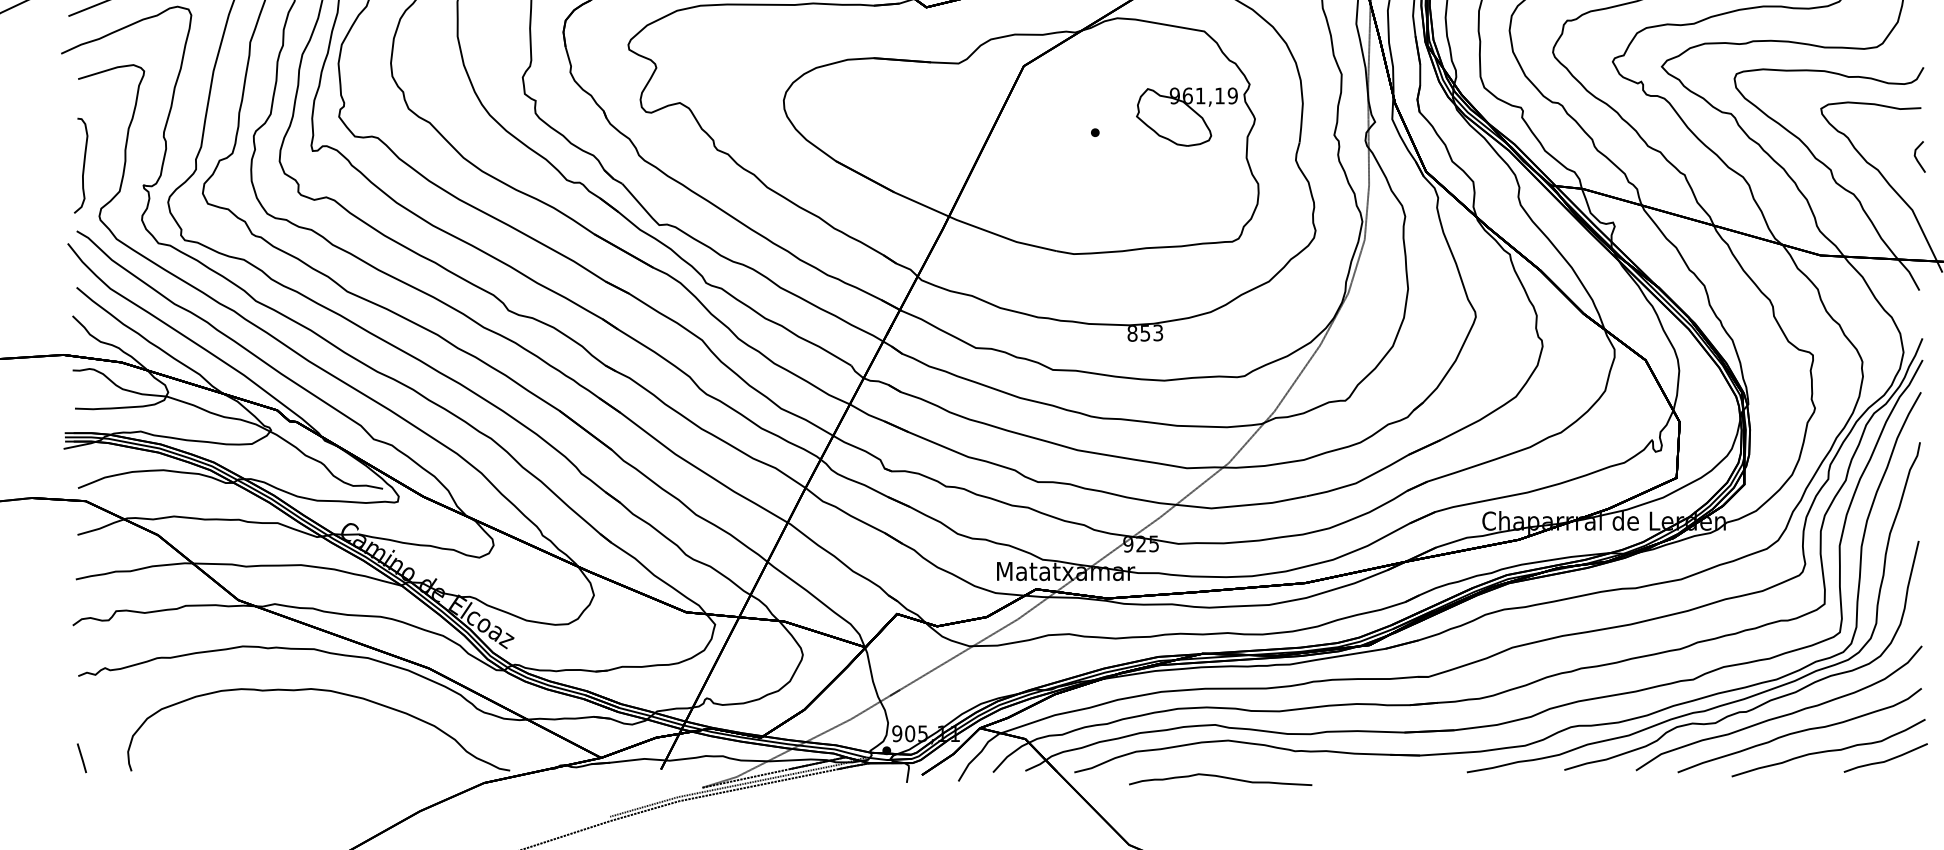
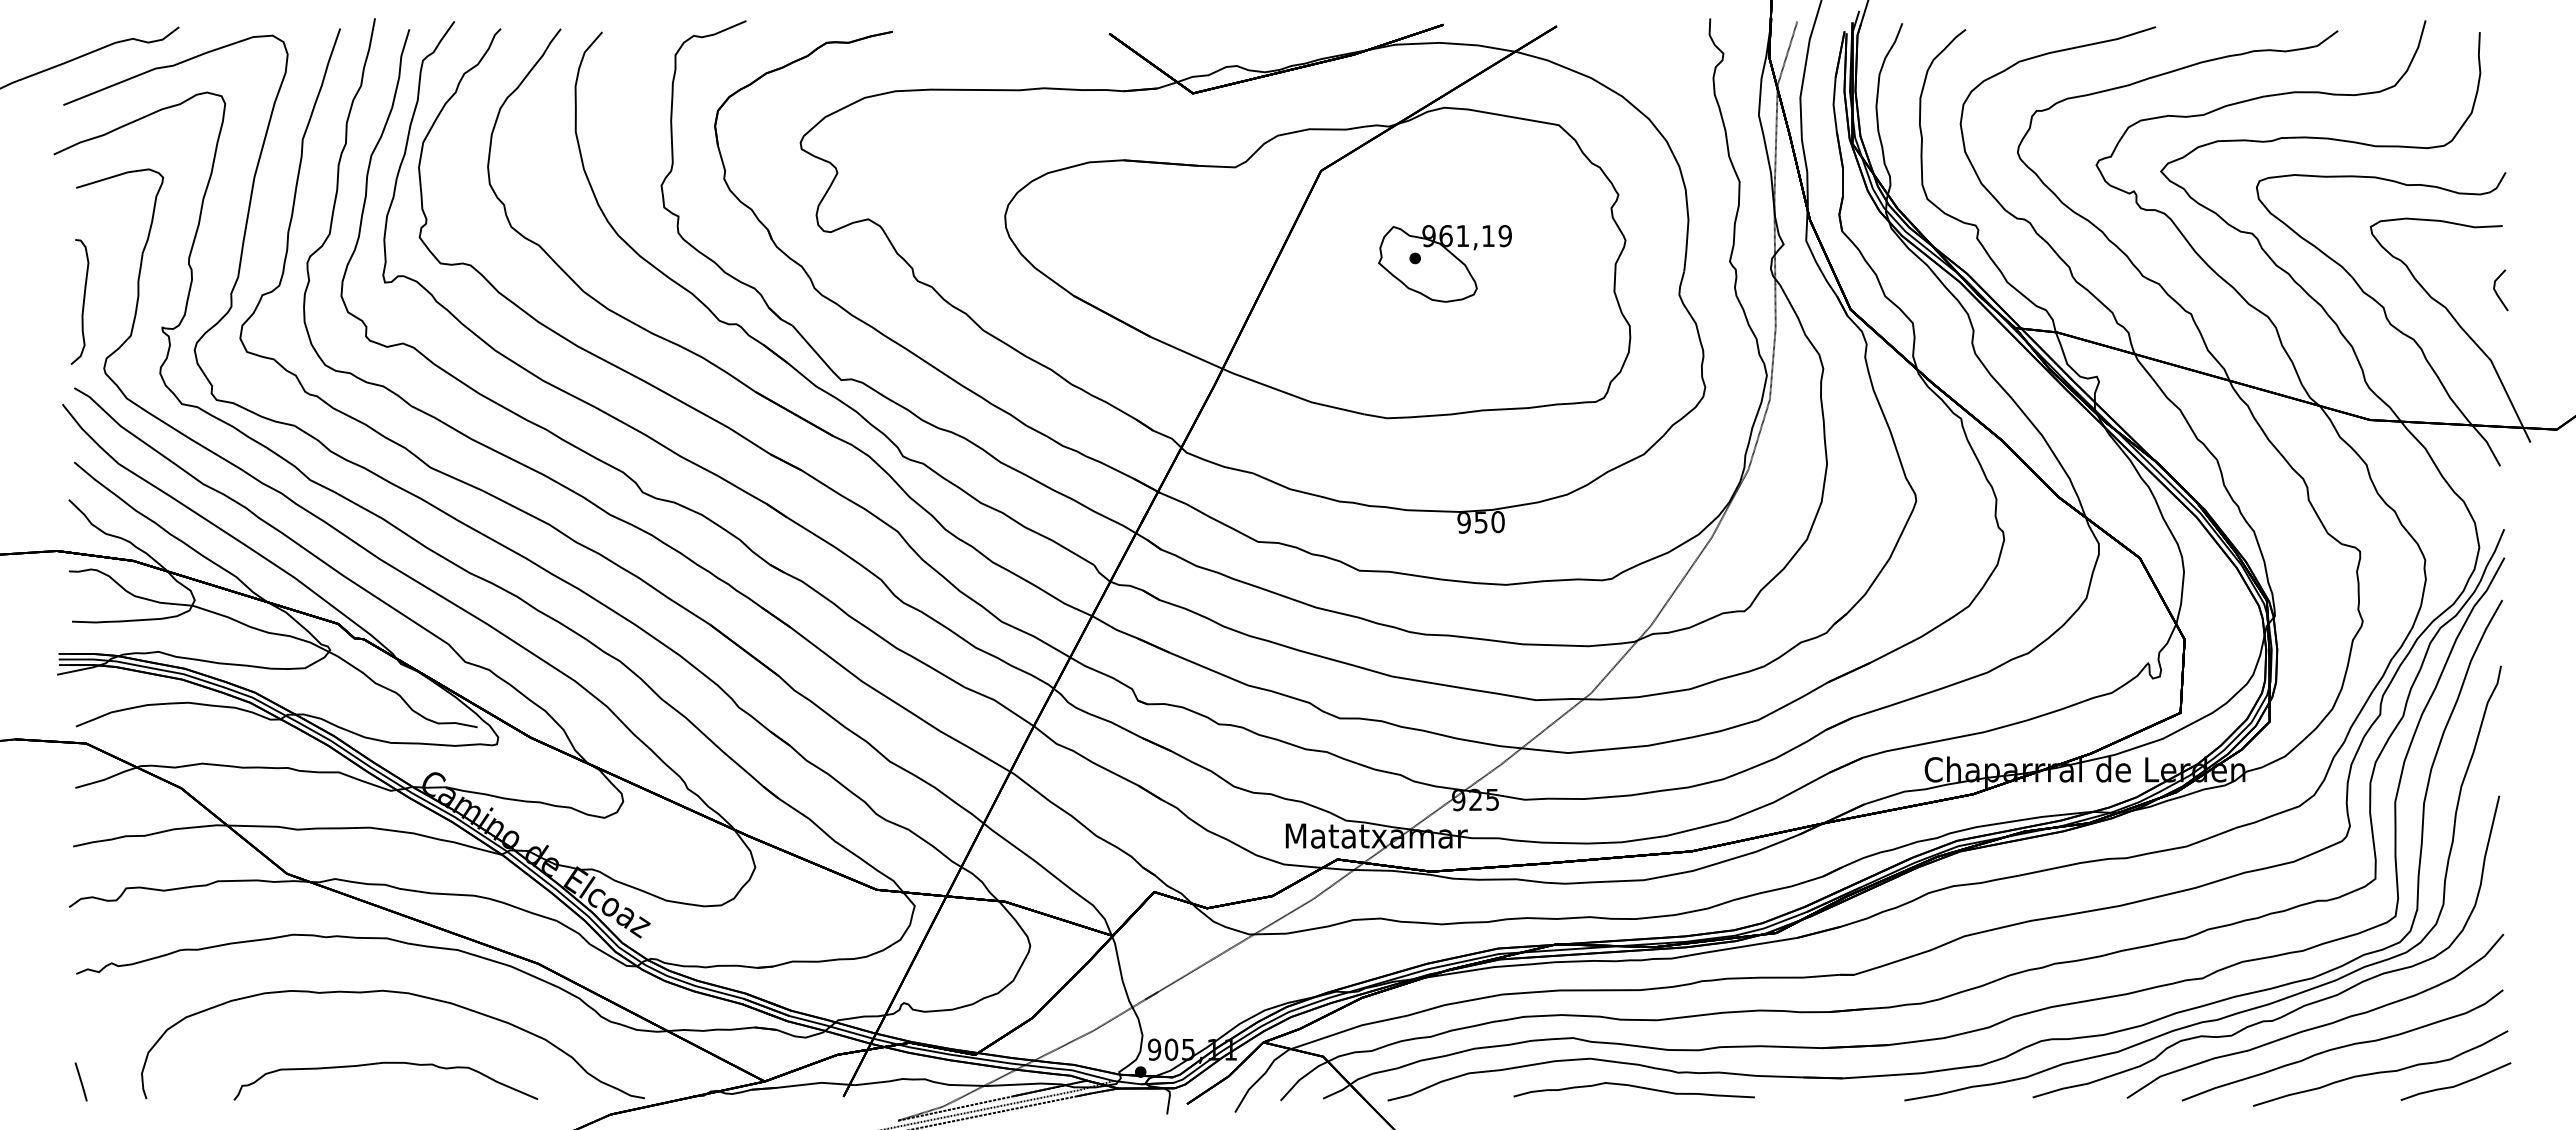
part: (1186, 116) -> (1444, 263), moved
text: (1144, 333) -> (1480, 522), 853 -> 950
curve: (313, 744) -> (385, 1063), added
part: (1220, 779) -> (1633, 1090), moved

